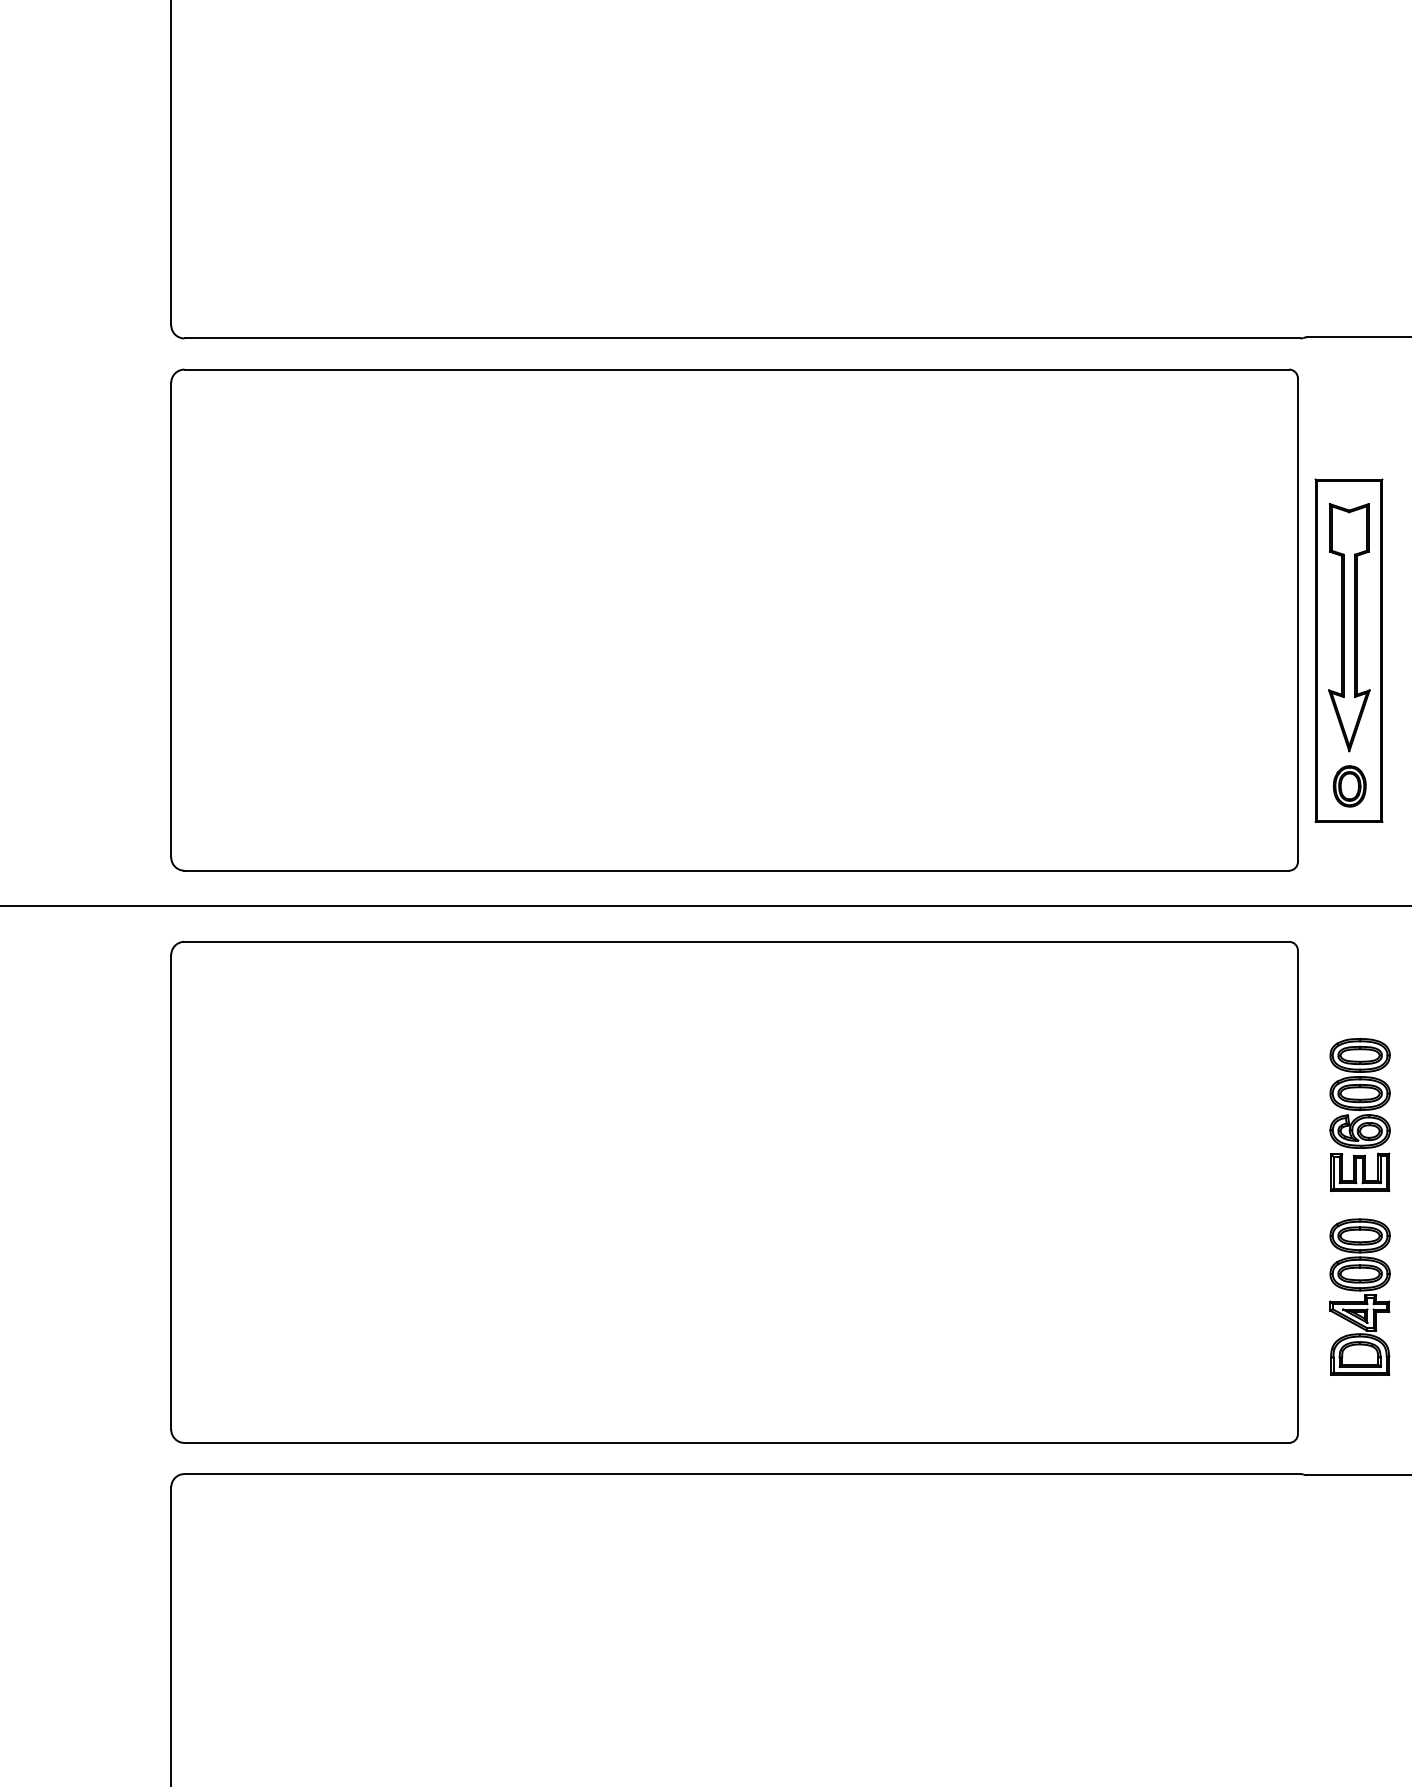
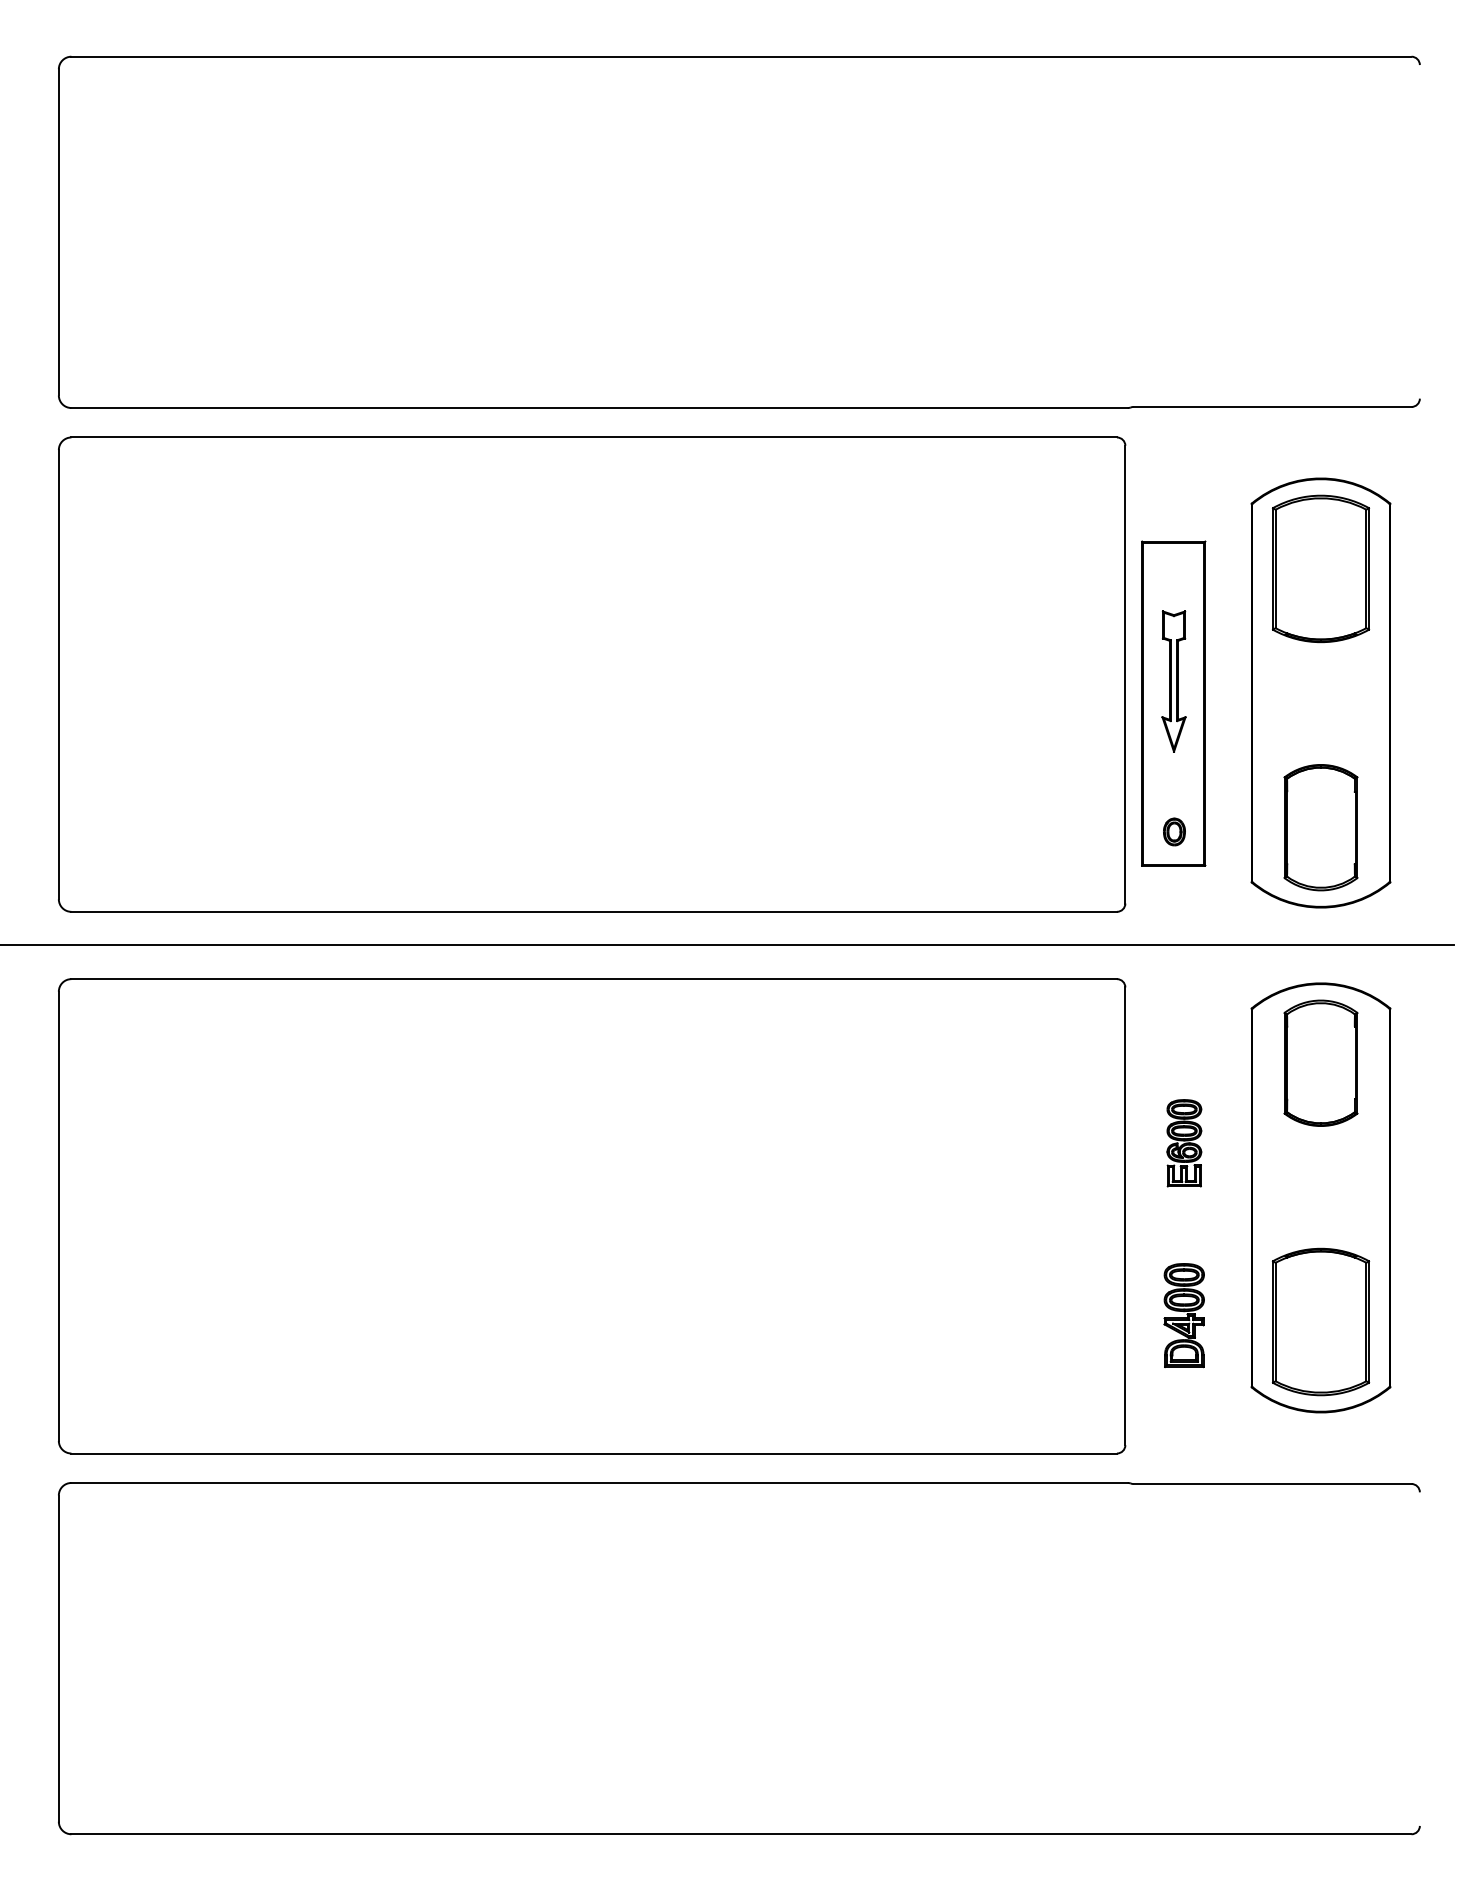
part: (1348, 627) -> (1173, 681), size x0.6
part: (1349, 785) -> (1174, 831), size x0.7
part: (1360, 1115) -> (1184, 1143), size x0.6
part: (1360, 1297) -> (1184, 1315), size x0.7

